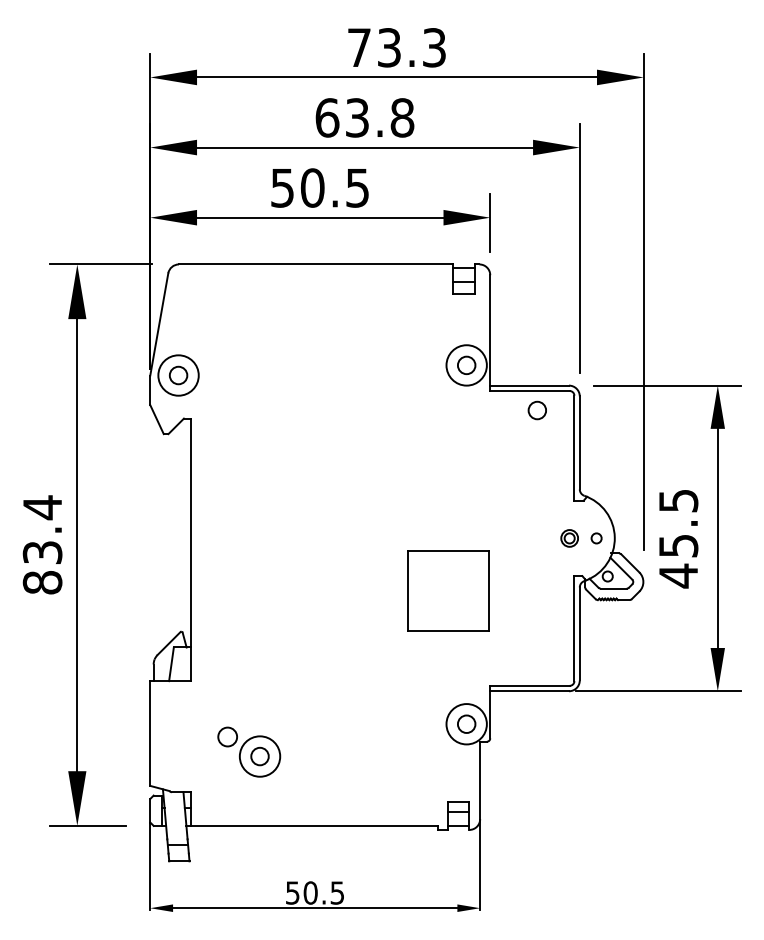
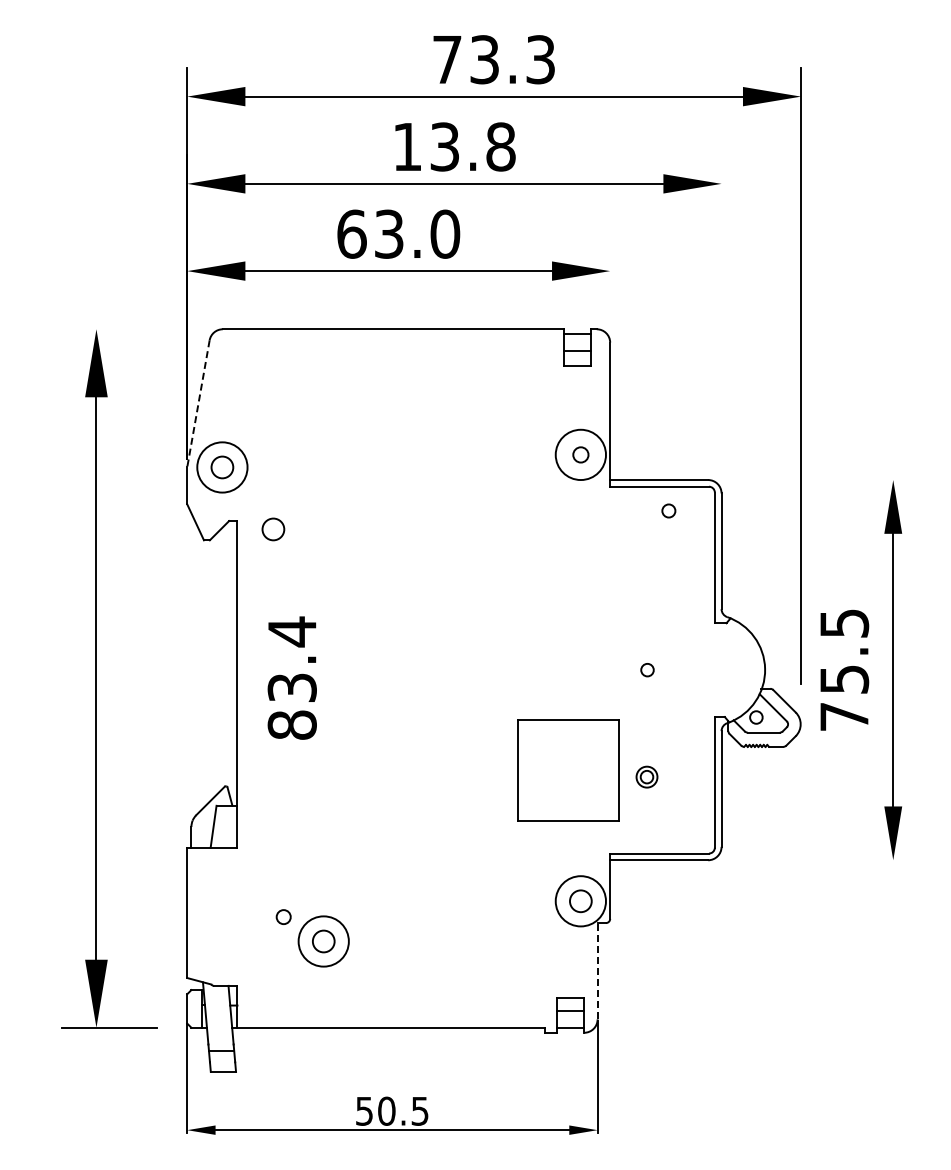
text: (327, 117) -> (407, 146), 63.8 -> 13.8
text: (320, 187) -> (398, 233), 50.5 -> 63.0
line: (490, 222) -> (610, 277), removed
line: (579, 248) -> (721, 309), removed
line: (100, 264) -> (125, 329), removed
line: (159, 324) -> (198, 403), solid -> dashed
circle: (466, 365) -> (580, 454), size x0.7
line: (667, 386) -> (830, 480), removed
circle: (537, 410) -> (668, 510), size x0.6
circle: (219, 425) -> (273, 529), added
part: (569, 537) -> (646, 776), moved
circle: (596, 538) -> (647, 670), moved
text: (41, 544) -> (291, 677), moved
text: (678, 575) -> (844, 716), 45.5 -> 75.5
part: (448, 590) -> (568, 770), moved
line: (658, 691) -> (819, 860), removed
circle: (227, 736) -> (283, 916), size x0.6
line: (480, 779) -> (597, 970), solid -> dashed

